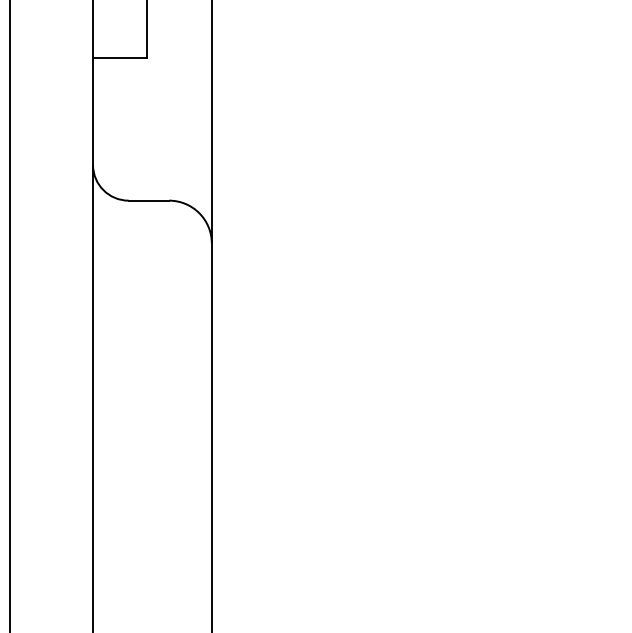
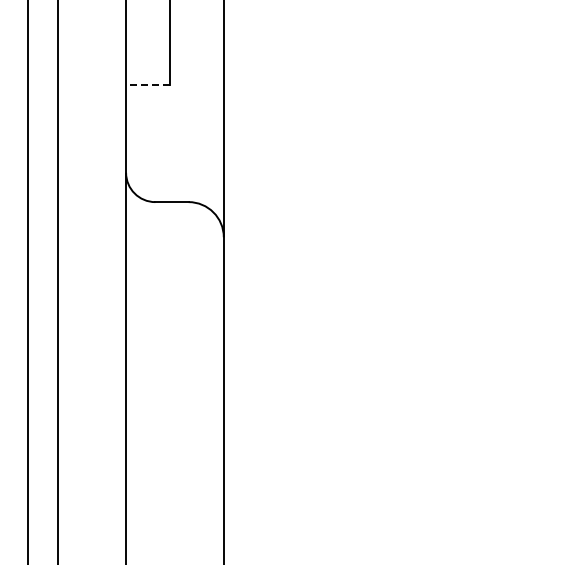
line: (120, 57) -> (148, 84), solid -> dashed

